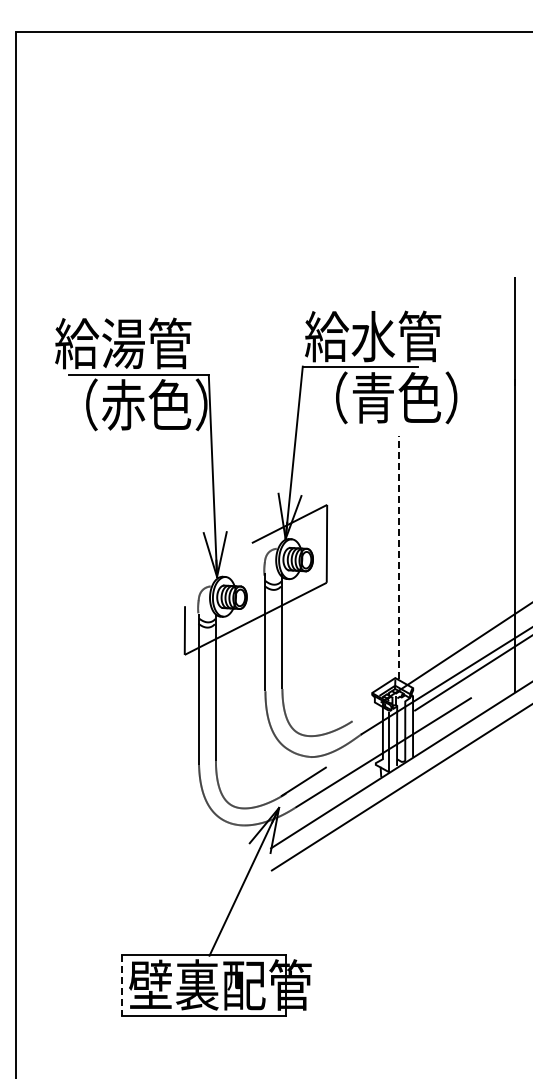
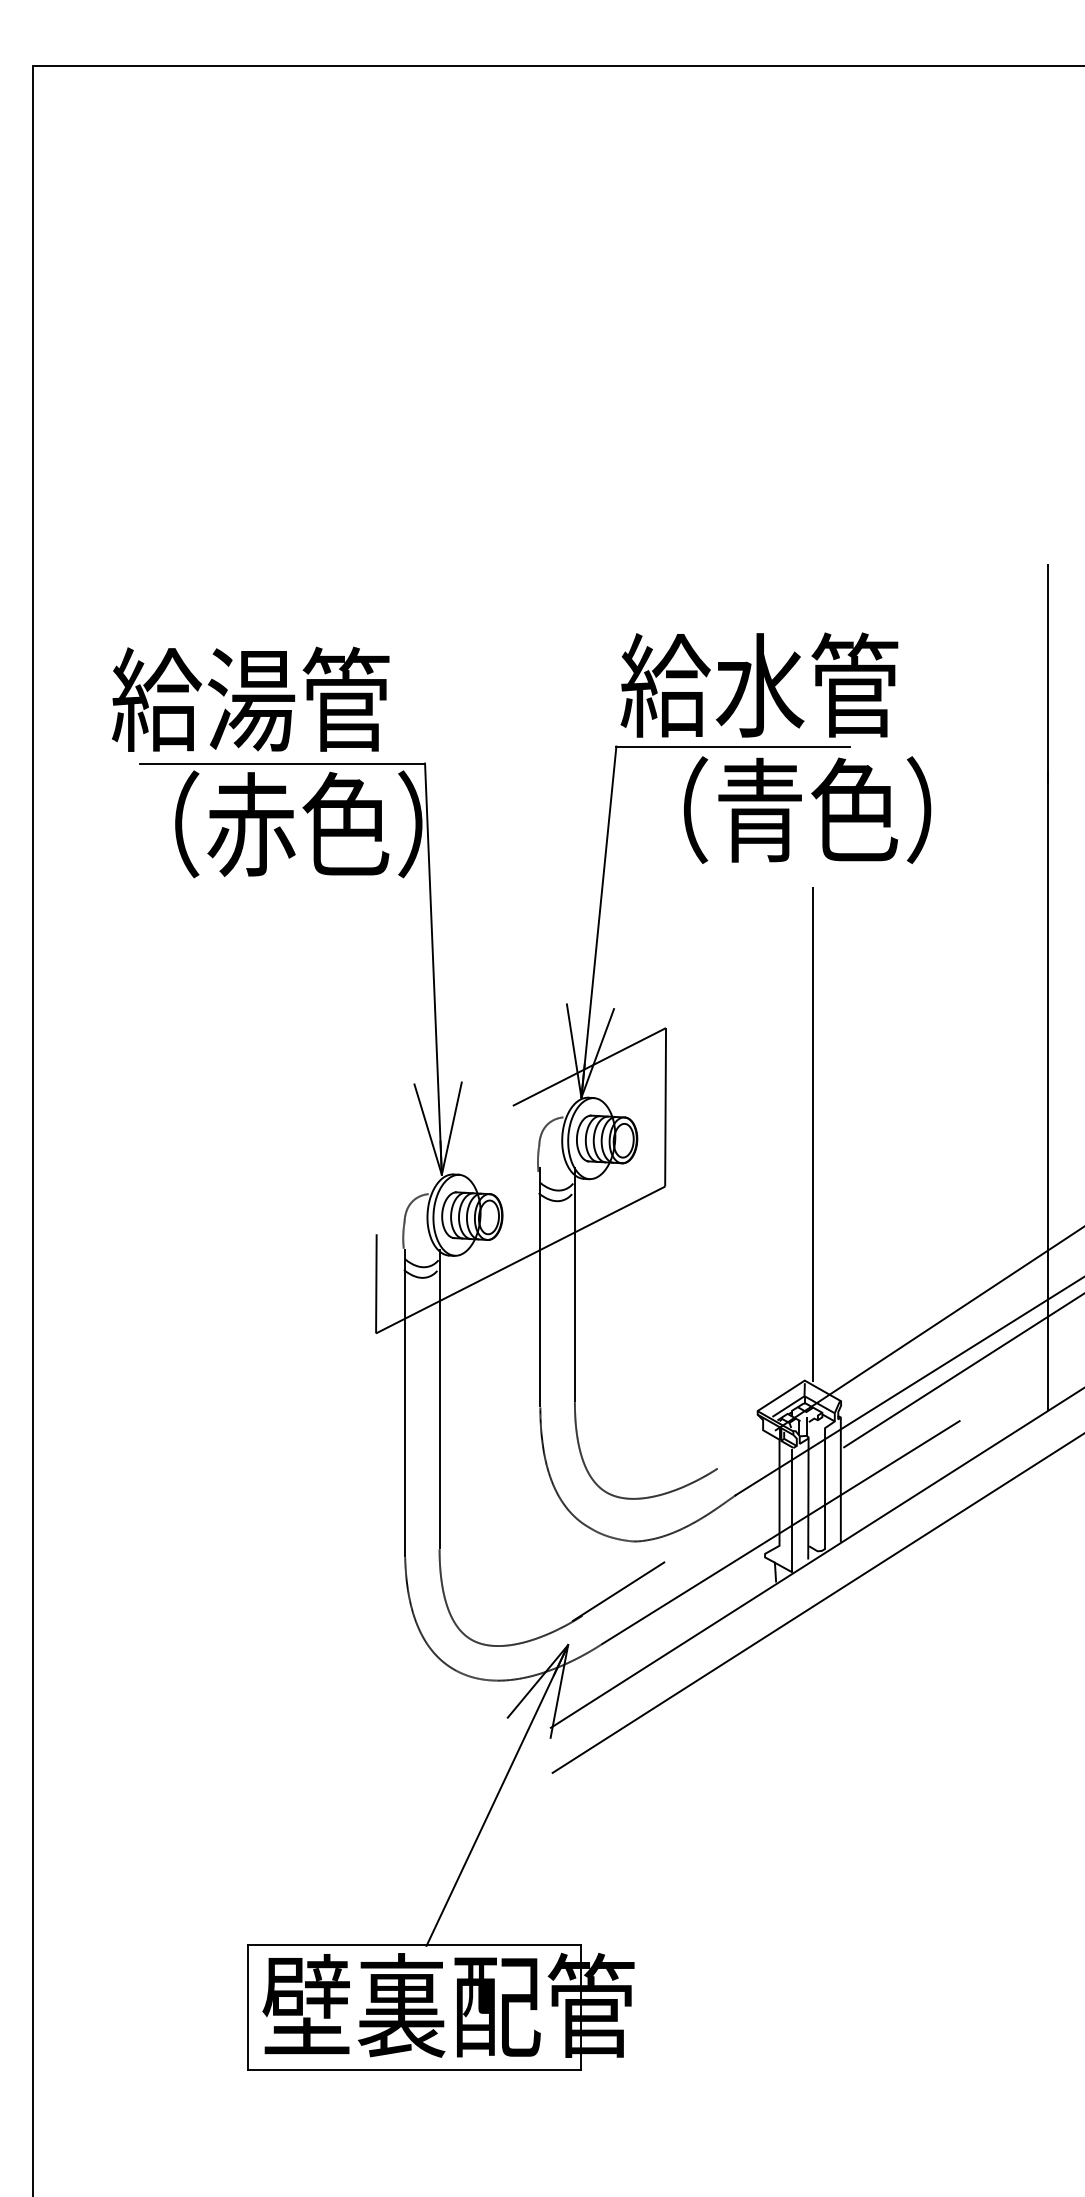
line: (399, 557) -> (813, 1135), dashed -> solid
line: (121, 985) -> (247, 2006), dashed -> solid

